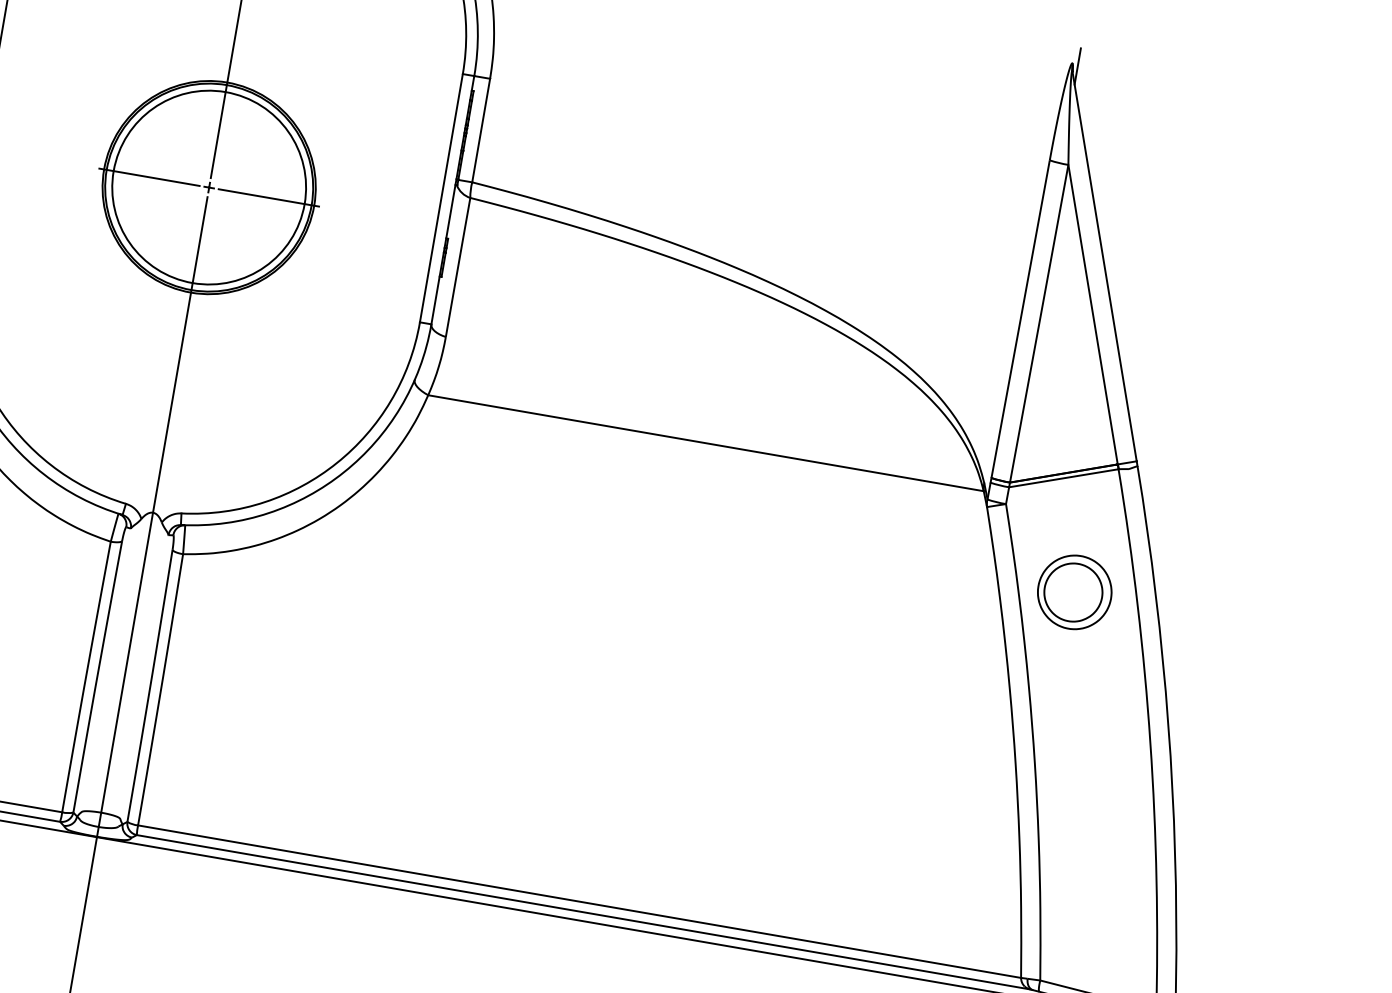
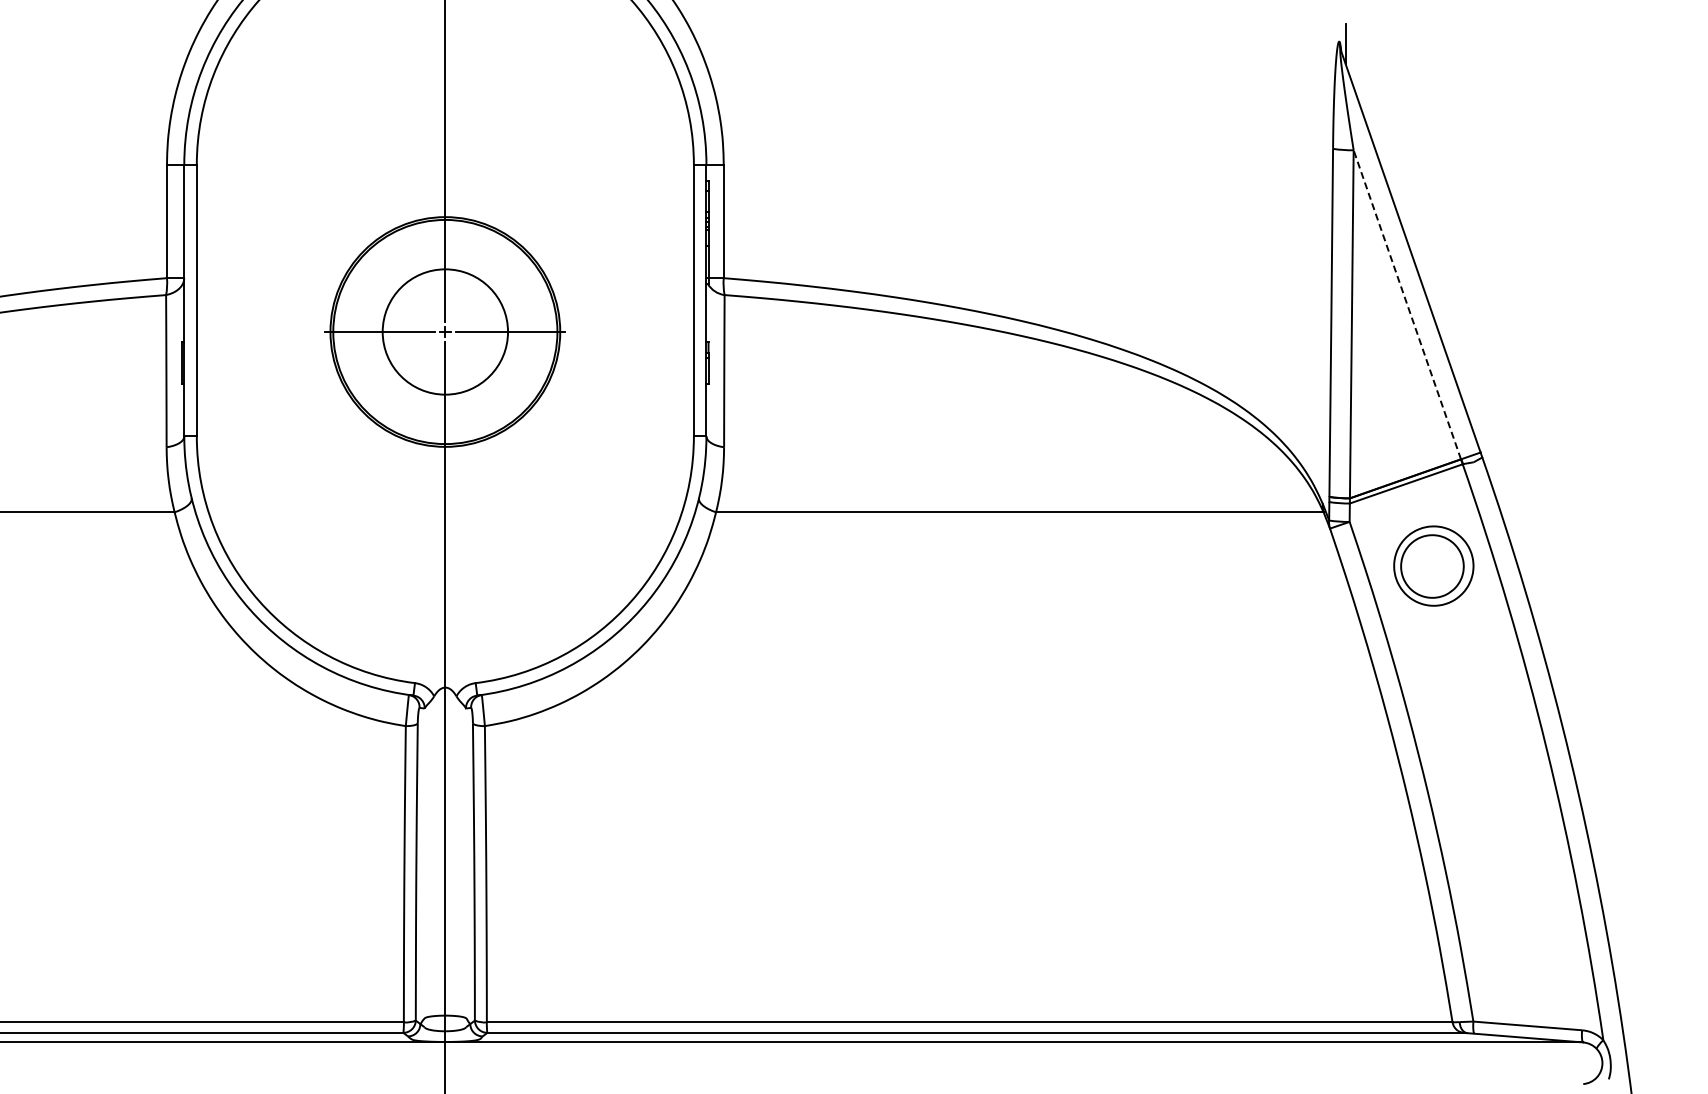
circle: (208, 187) -> (444, 331), size x0.6
line: (1093, 314) -> (1407, 304), solid -> dashed
part: (1074, 591) -> (1433, 565), moved

